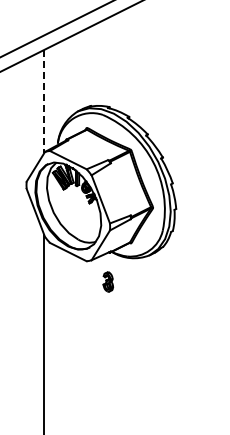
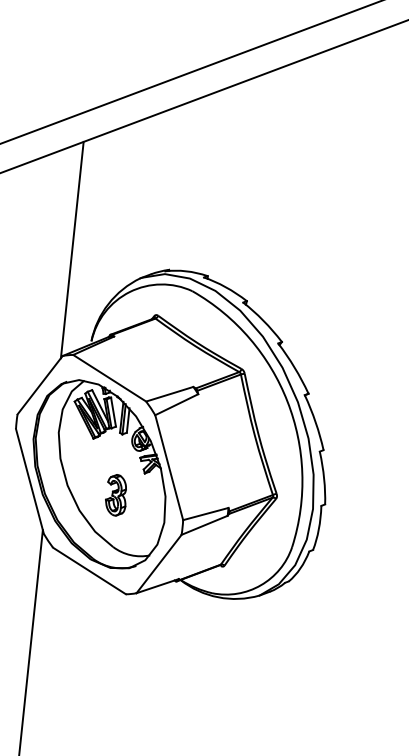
line: (44, 101) -> (72, 250), dashed -> solid
part: (107, 281) -> (114, 493), moved

